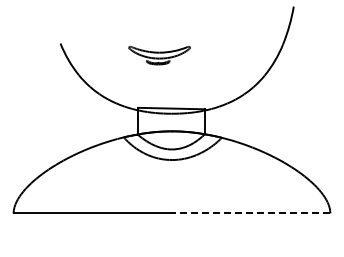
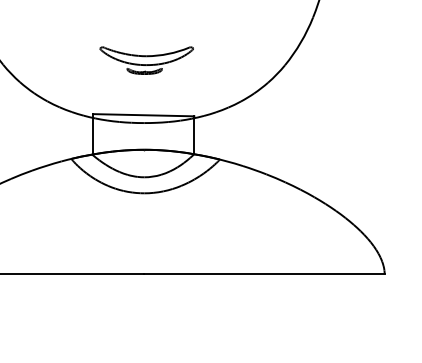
part: (159, 55) -> (146, 60), moved
line: (250, 213) -> (263, 274), dashed -> solid

